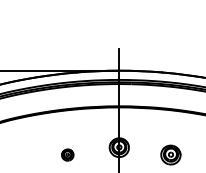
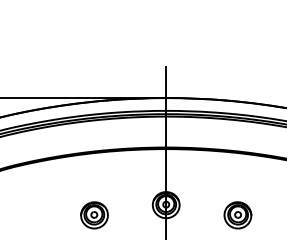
part: (67, 155) -> (94, 215), size x1.67

